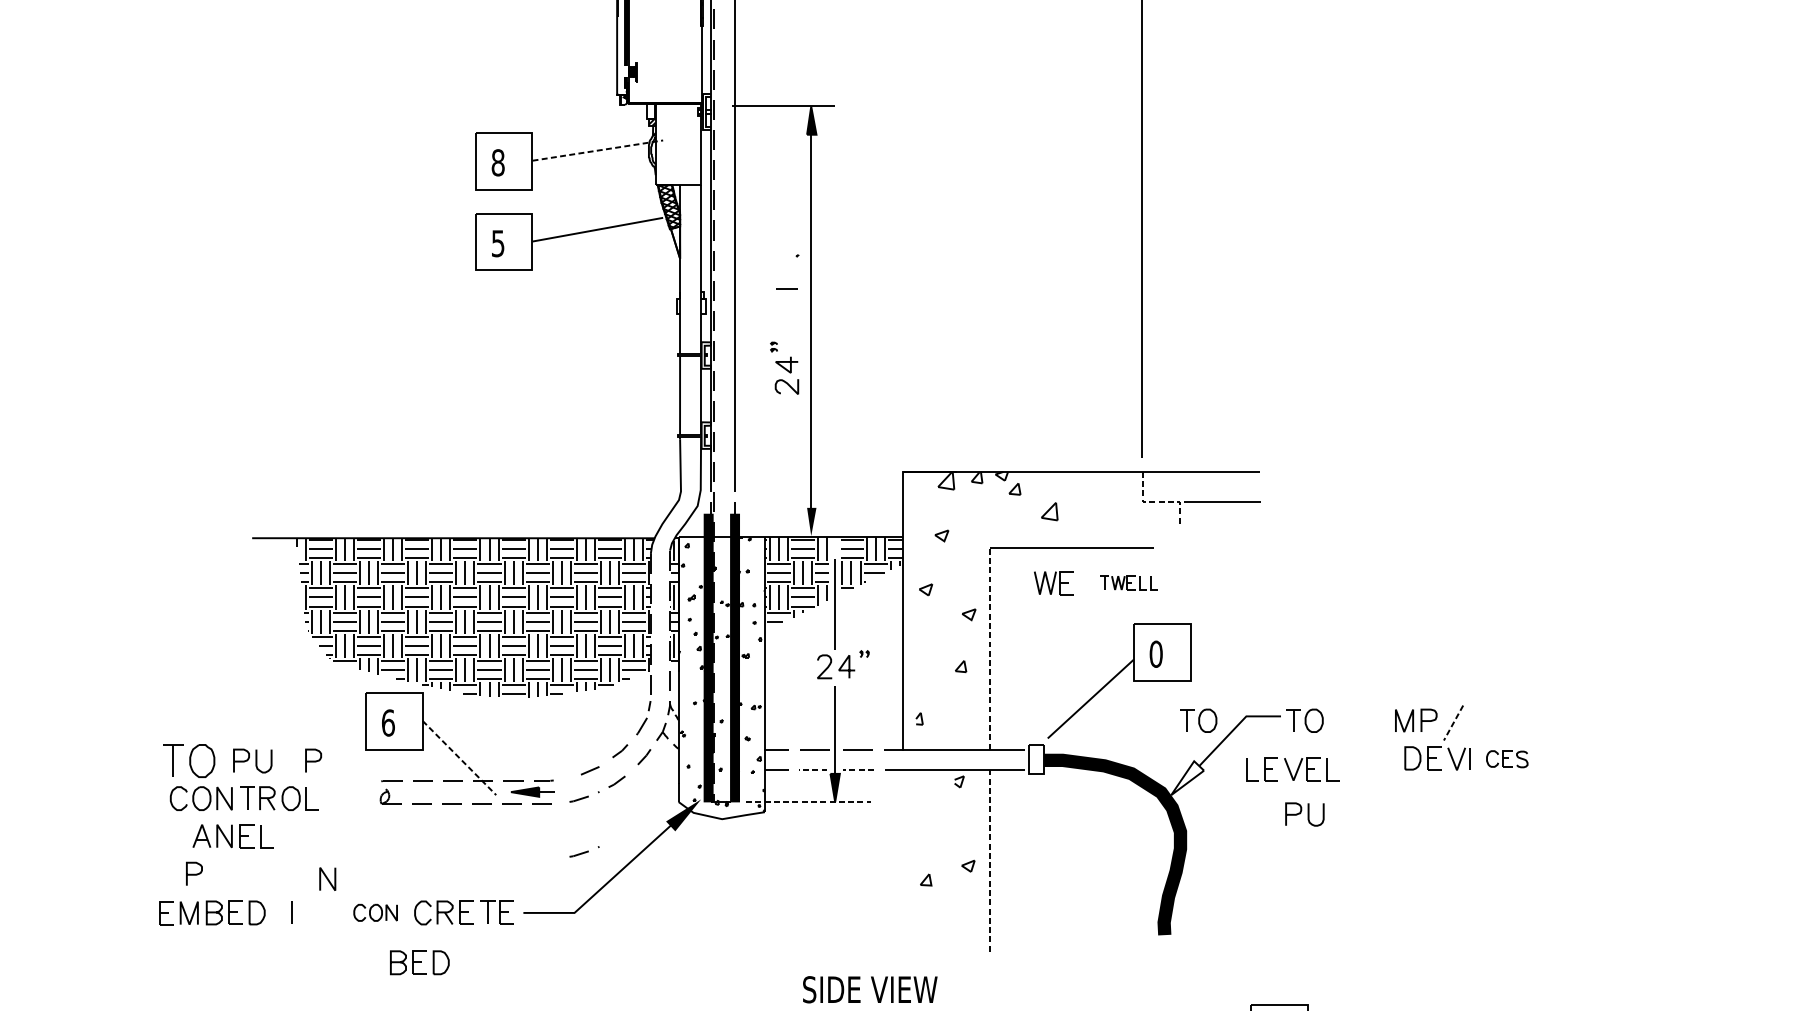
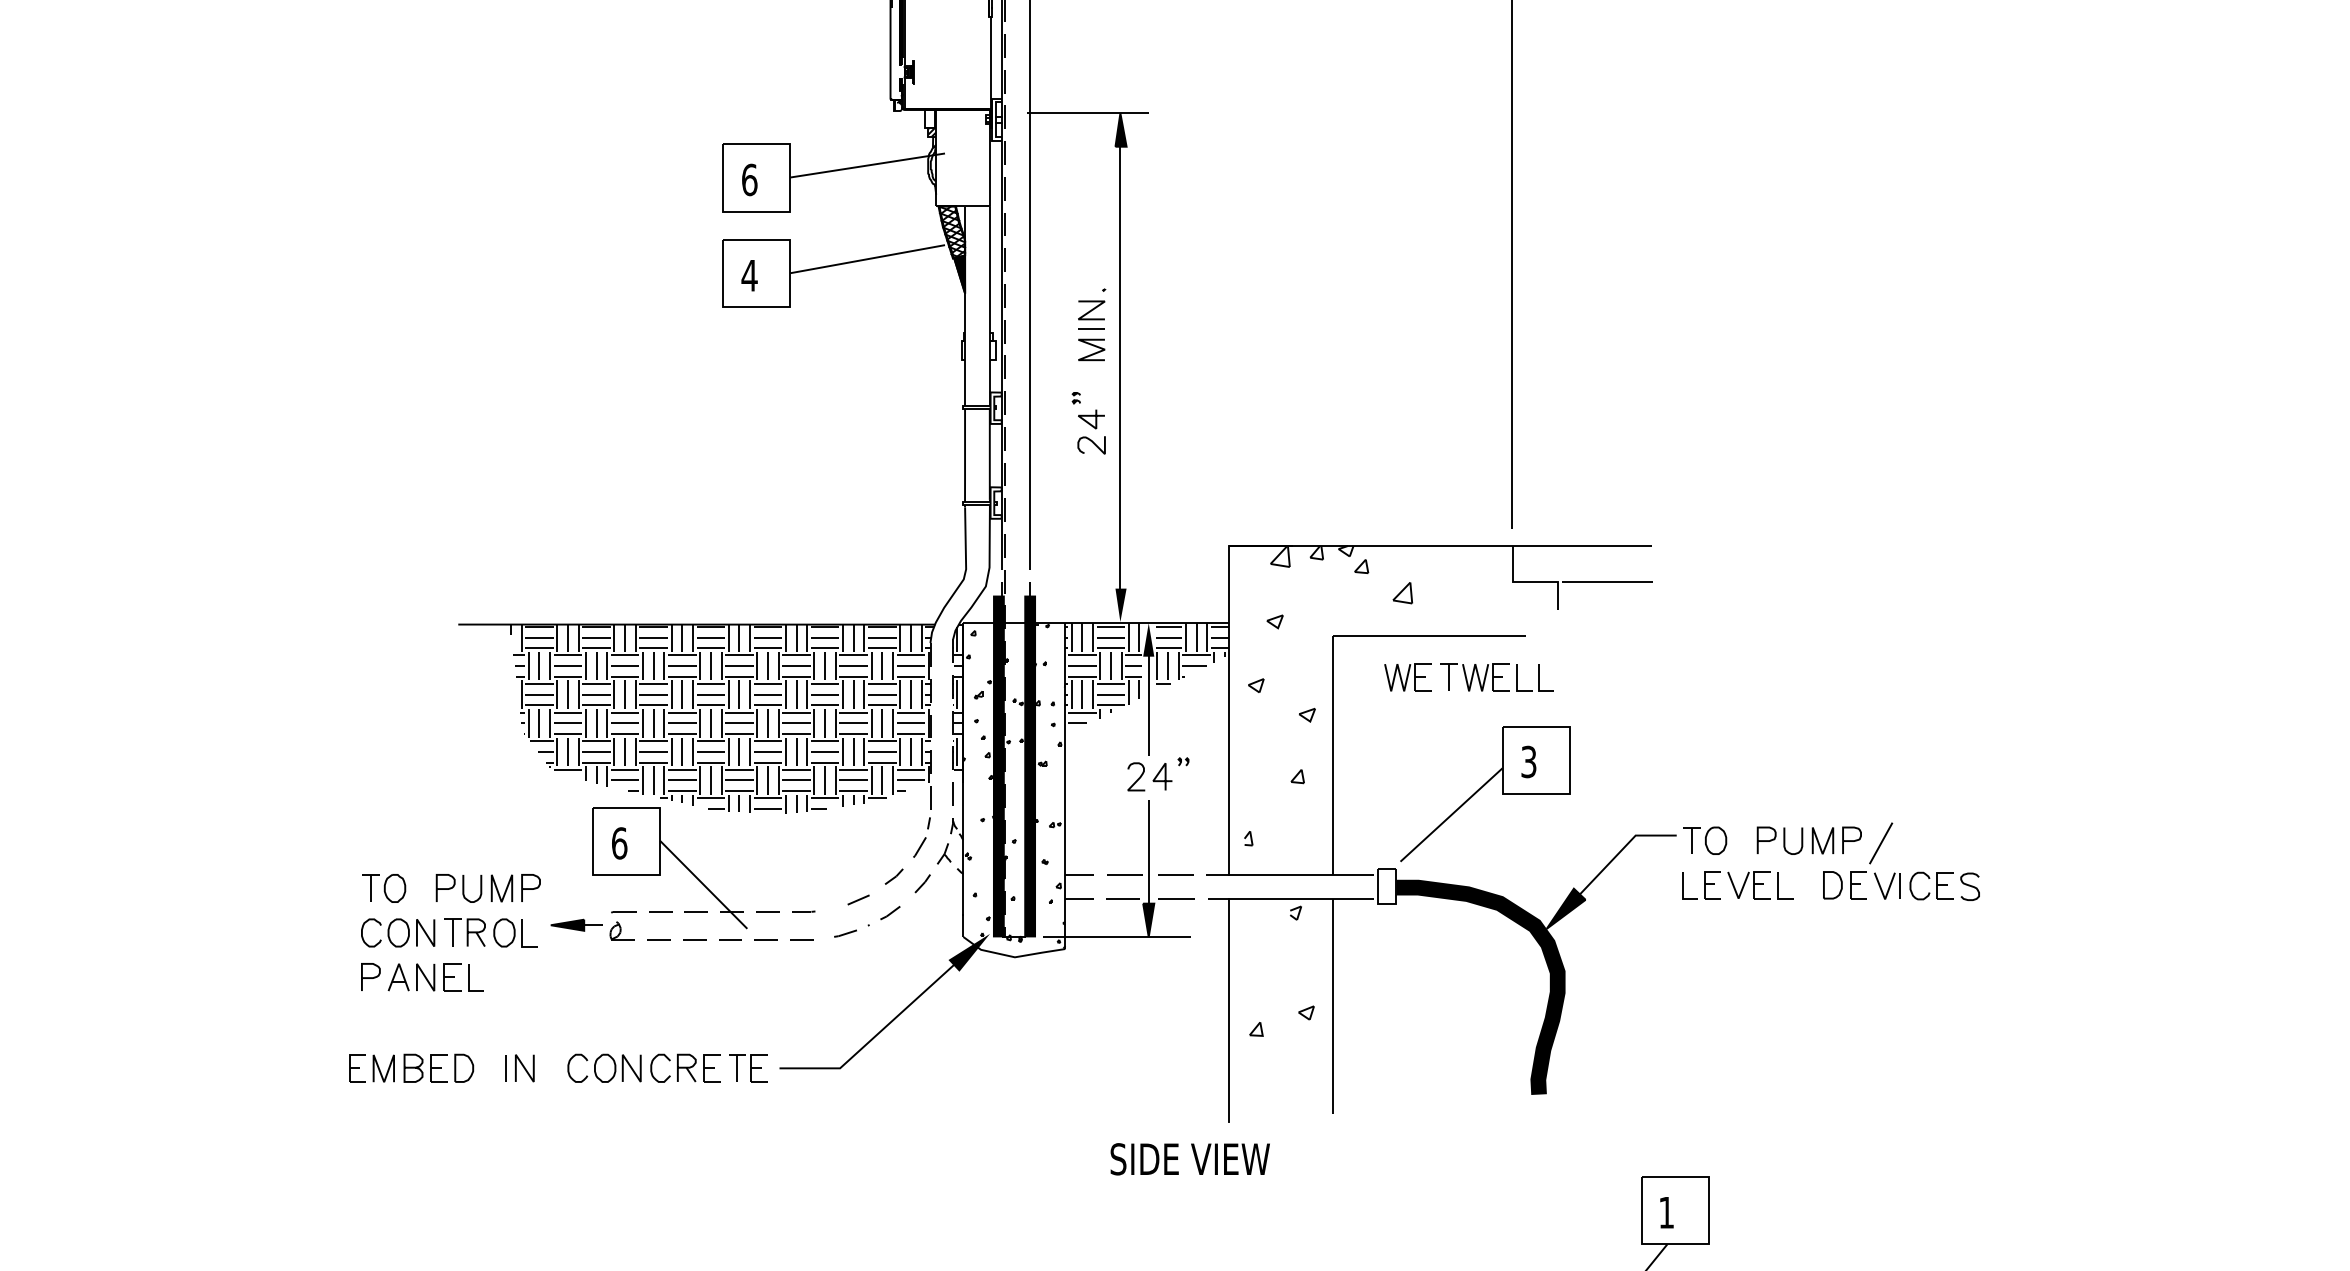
line: (598, 150) -> (868, 165), dashed -> solid
text: (498, 162) -> (749, 179), 8 -> 6
fill: (675, 242) -> (959, 274), added
text: (498, 243) -> (749, 275), 5 -> 4
line: (786, 273) -> (1091, 310), added
line: (788, 303) -> (1093, 346), added
line: (1158, 502) -> (1531, 582), dashed -> solid
fill: (834, 550) -> (1148, 639), added
part: (1128, 582) -> (1496, 677), size x1.67
line: (990, 648) -> (1332, 755), dashed -> solid
text: (1155, 653) -> (1528, 761), 0 -> 3
part: (1198, 720) -> (1579, 840), removed
line: (1453, 723) -> (1881, 843), dashed -> solid
line: (459, 757) -> (703, 884), dashed -> solid
part: (1507, 758) -> (1944, 885), size x1.43
part: (189, 761) -> (384, 888), size x0.71
line: (286, 761) -> (498, 889), added
line: (813, 769) -> (1122, 898), dashed -> solid
line: (857, 769) -> (1175, 898), dashed -> solid
part: (1292, 769) -> (1737, 885), moved
fill: (1187, 777) -> (1565, 908), added
part: (532, 791) -> (576, 924), moved
line: (808, 802) -> (1117, 937), dashed -> solid
part: (1304, 814) -> (1779, 840), moved
line: (585, 851) -> (852, 995), removed
line: (990, 860) -> (1332, 1006), dashed -> solid
line: (902, 864) -> (1228, 1010), added
curve: (194, 874) -> (370, 977), moved
line: (327, 879) -> (524, 1068), moved
part: (375, 912) -> (604, 1067), size x1.43
part: (419, 962) -> (656, 1126), removed

